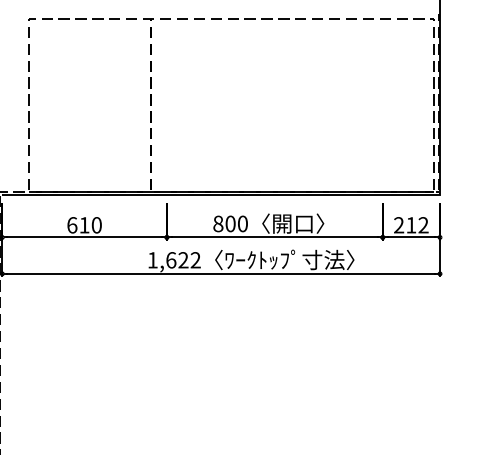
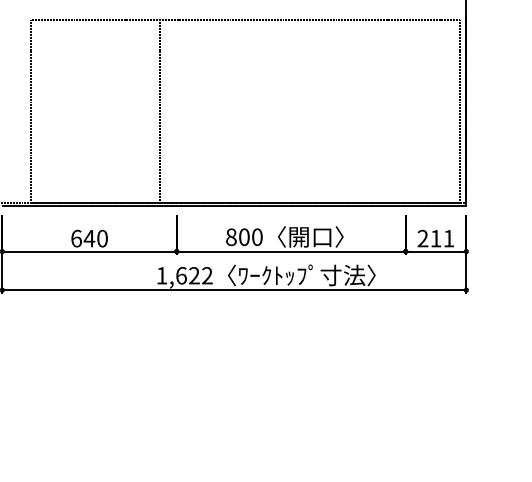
text: (84, 225) -> (89, 238), 610 -> 640
text: (423, 225) -> (448, 238), 212 -> 211

